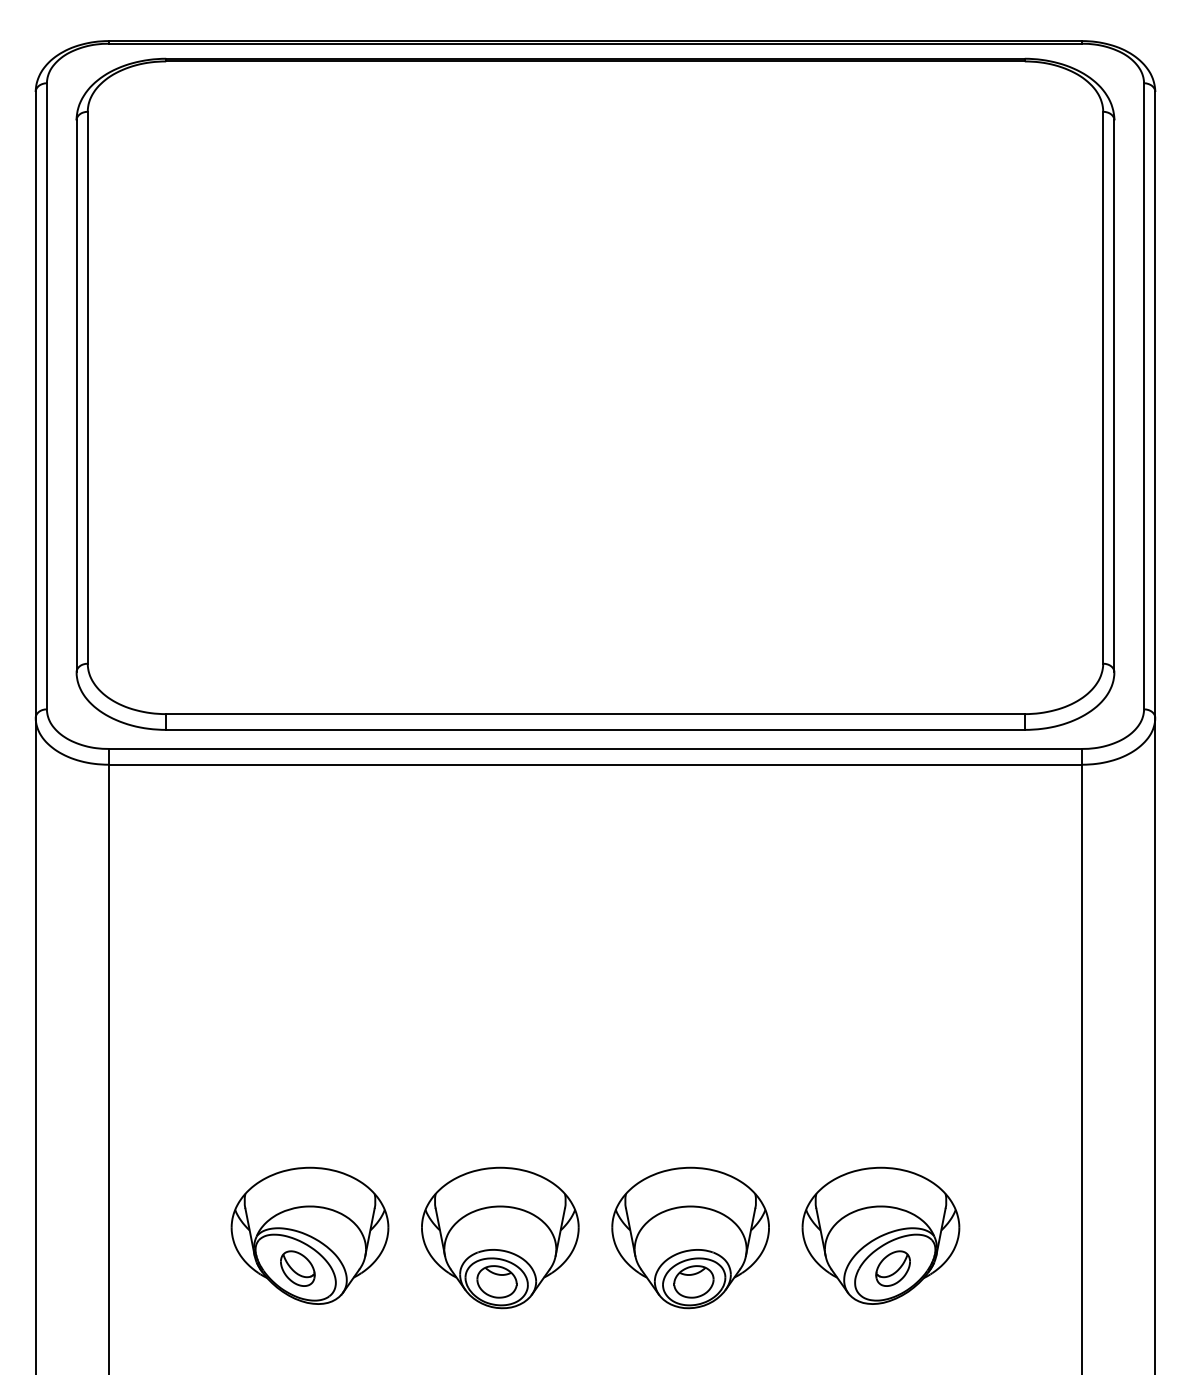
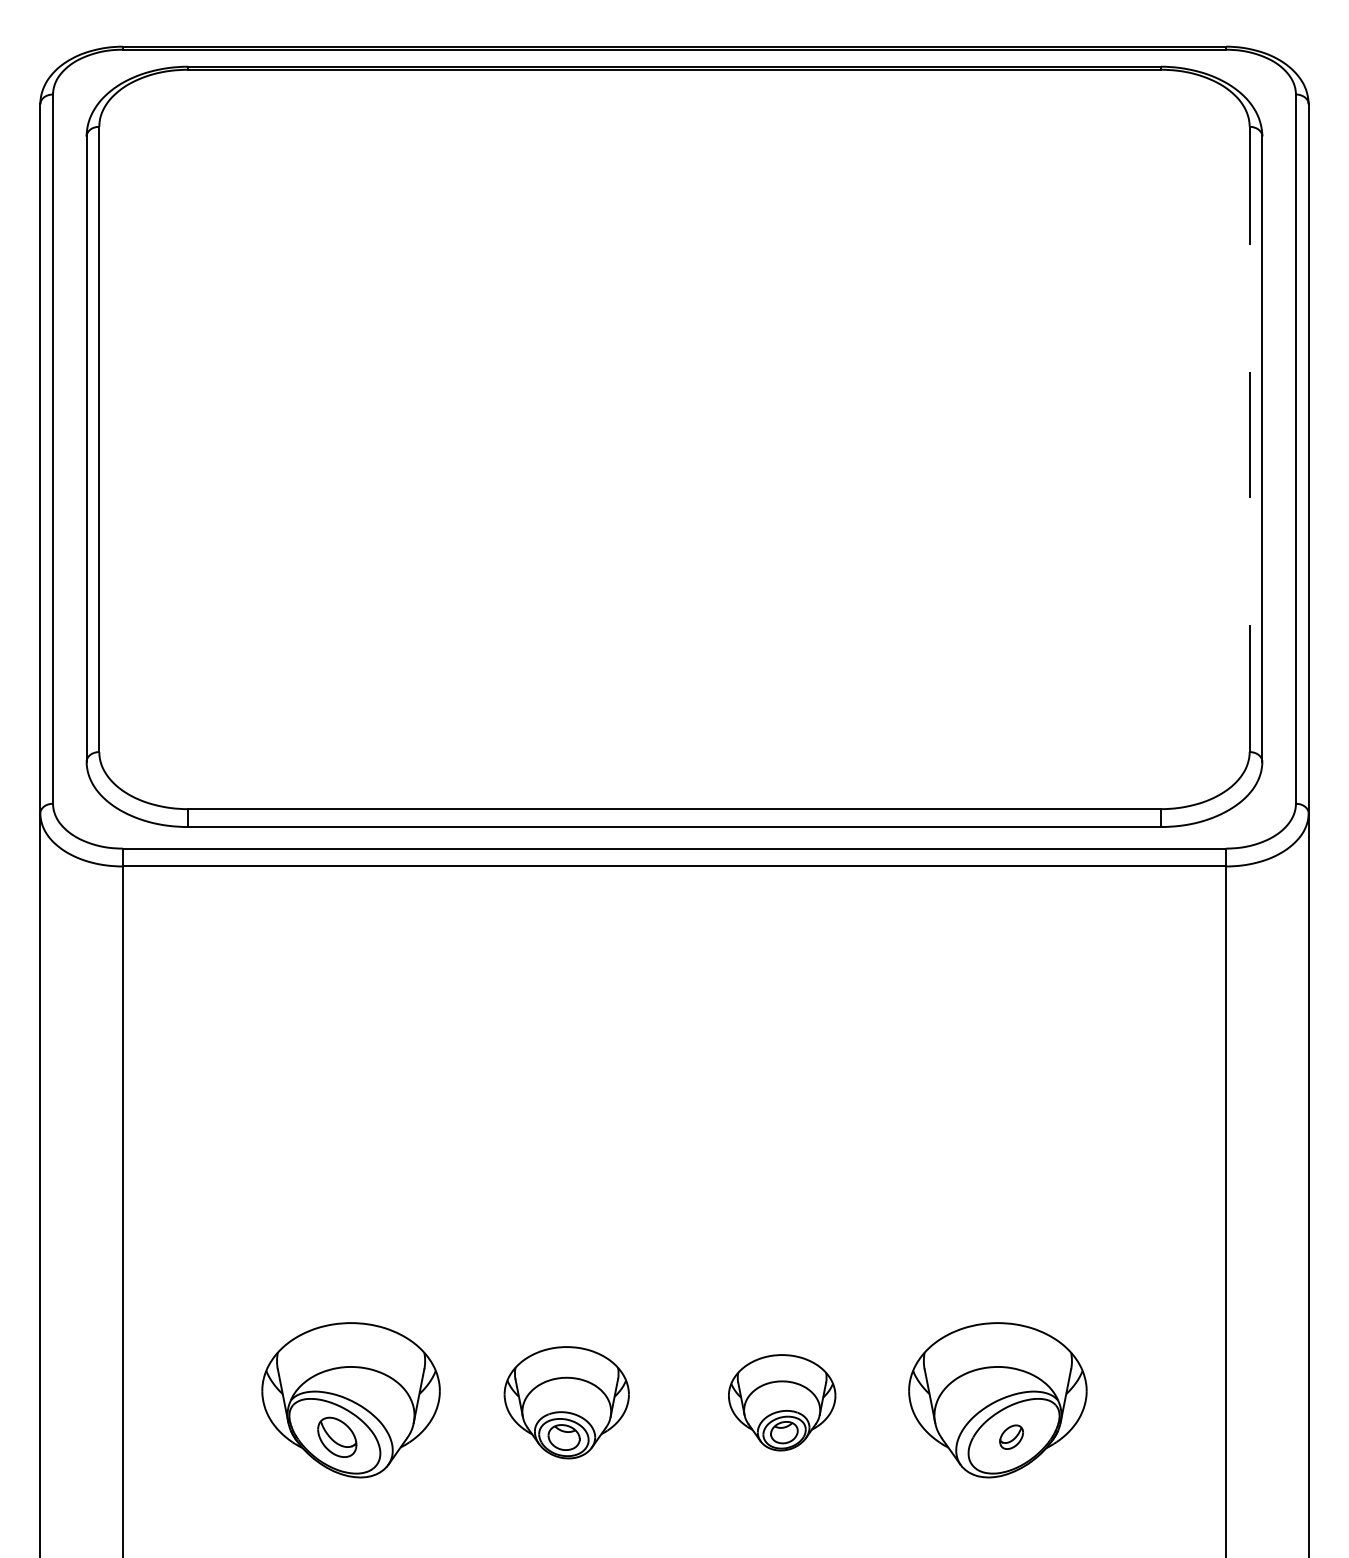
line: (1103, 387) -> (1249, 439), solid -> dashed
part: (500, 1237) -> (566, 1402), size x0.7
part: (689, 1237) -> (781, 1402), size x0.6
part: (892, 1267) -> (1011, 1436), size x0.6

